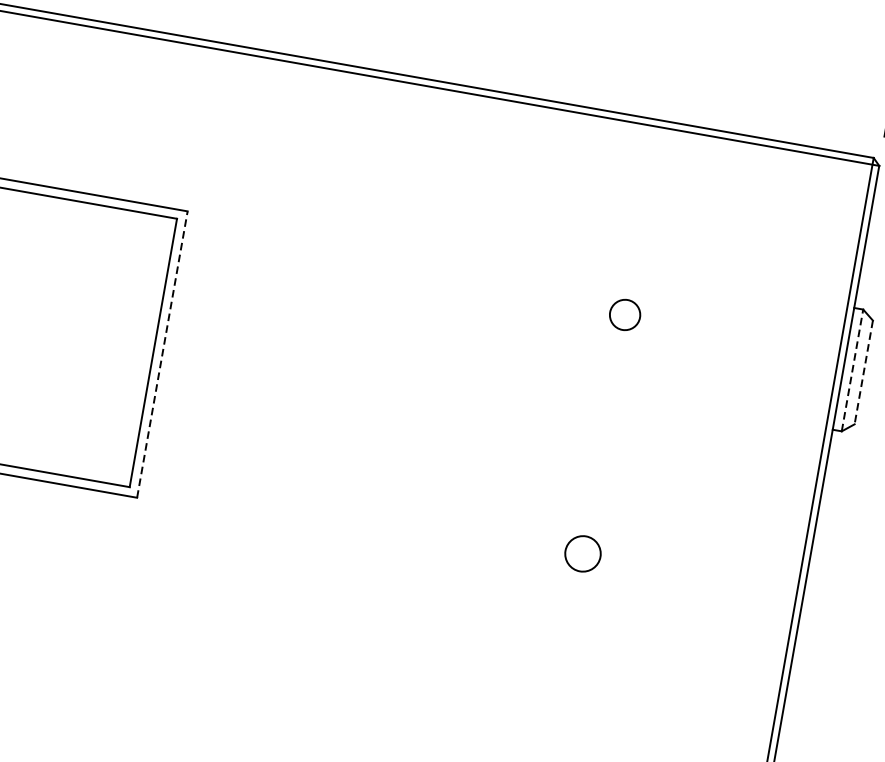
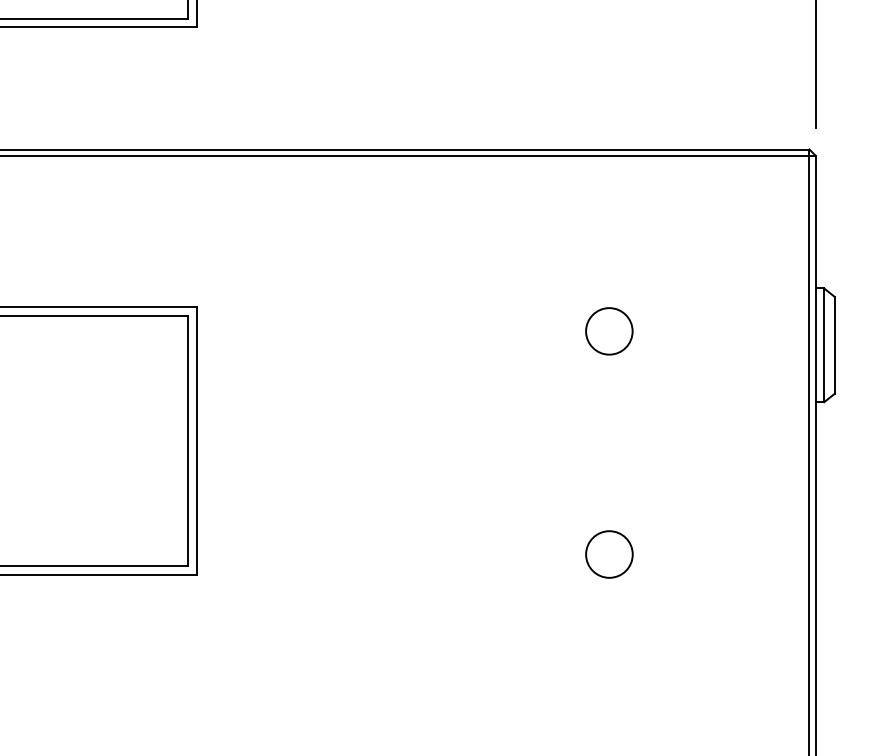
circle: (625, 315) -> (609, 331), size x1.67
line: (162, 354) -> (196, 441), dashed -> solid
line: (852, 370) -> (824, 345), dashed -> solid
line: (863, 372) -> (834, 345), dashed -> solid
circle: (583, 553) -> (609, 554), size x1.43

